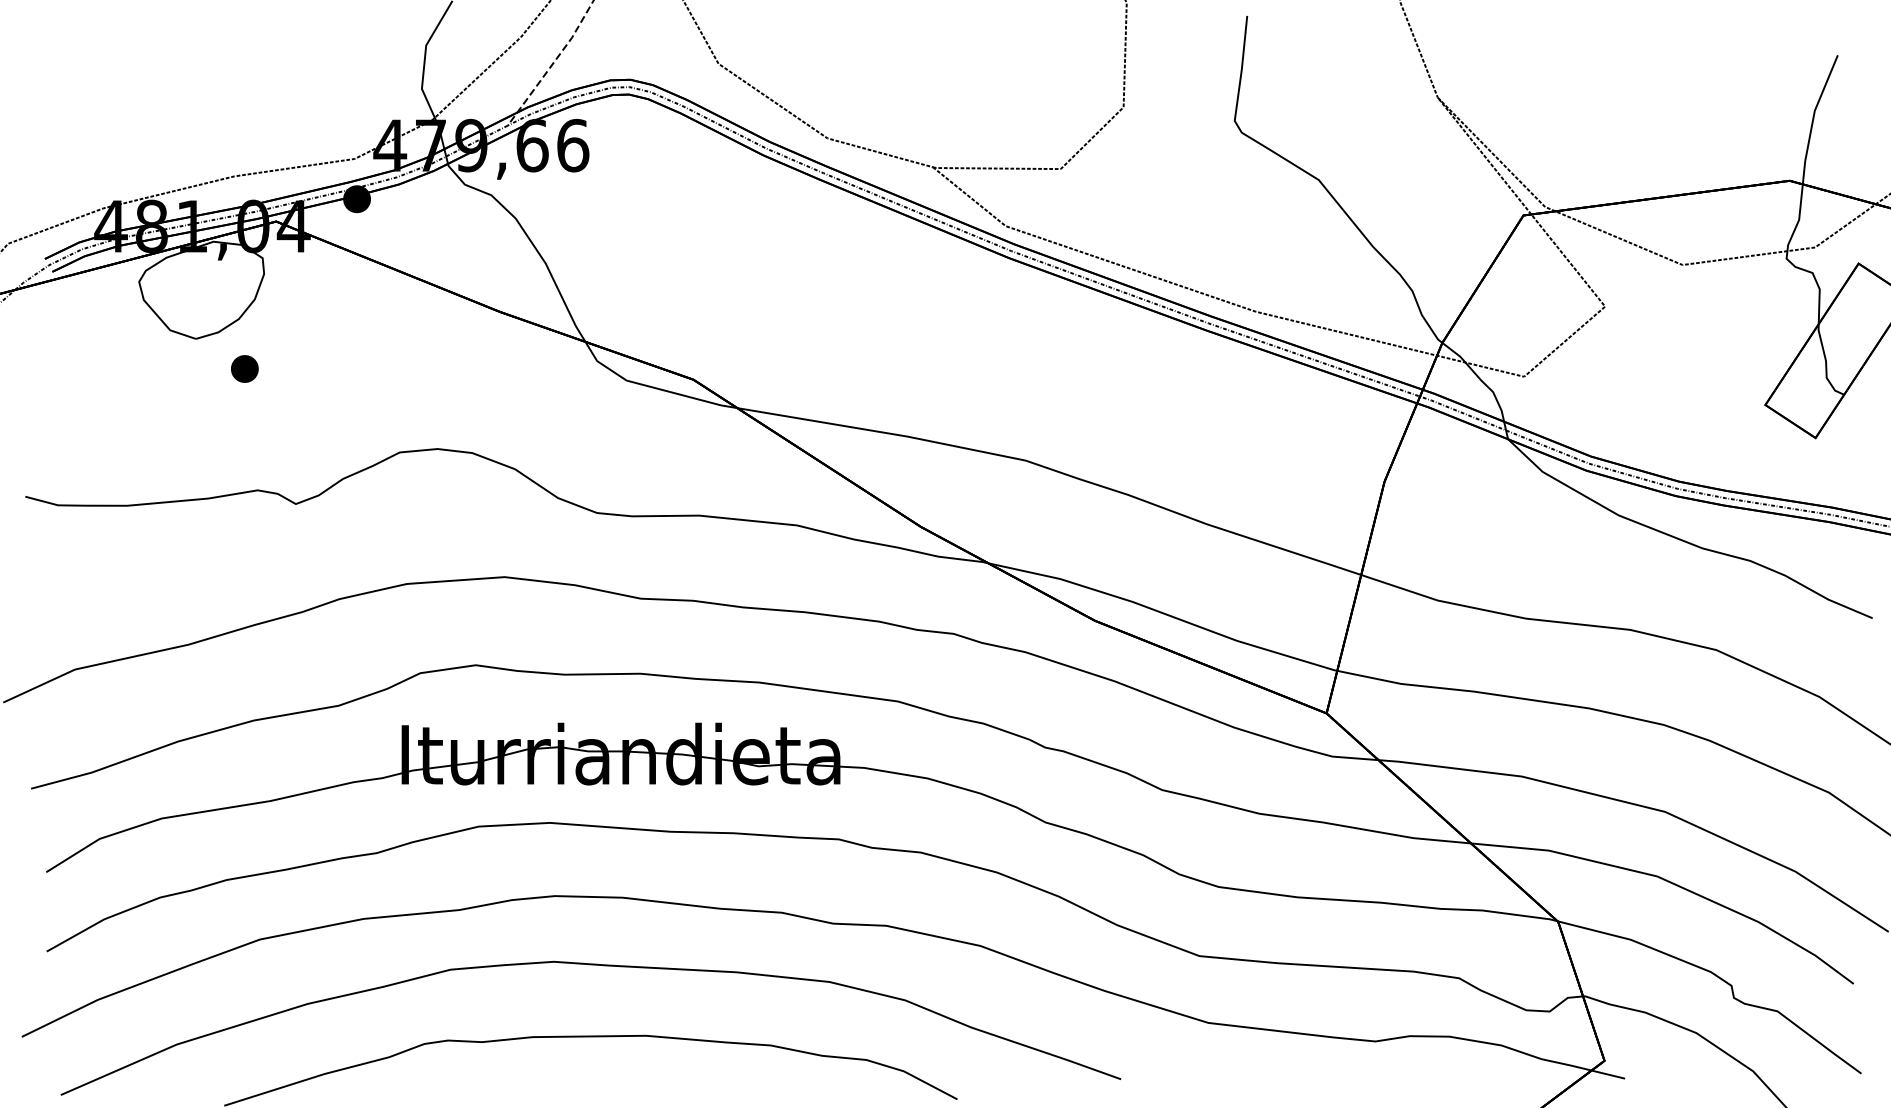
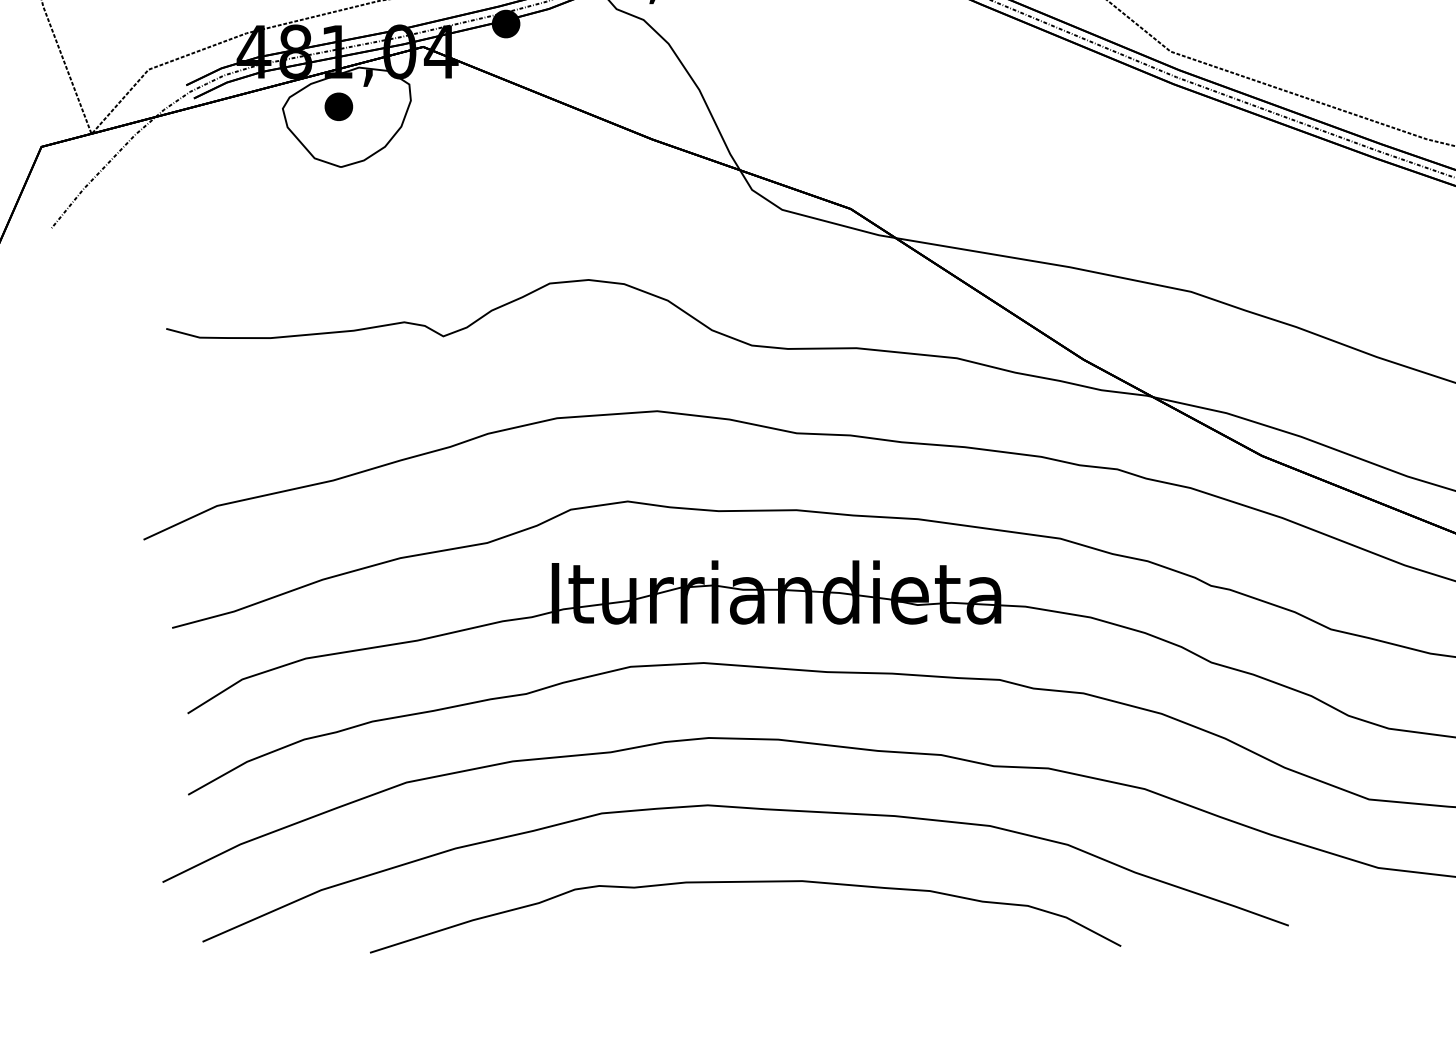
part: (244, 368) -> (338, 106), moved

